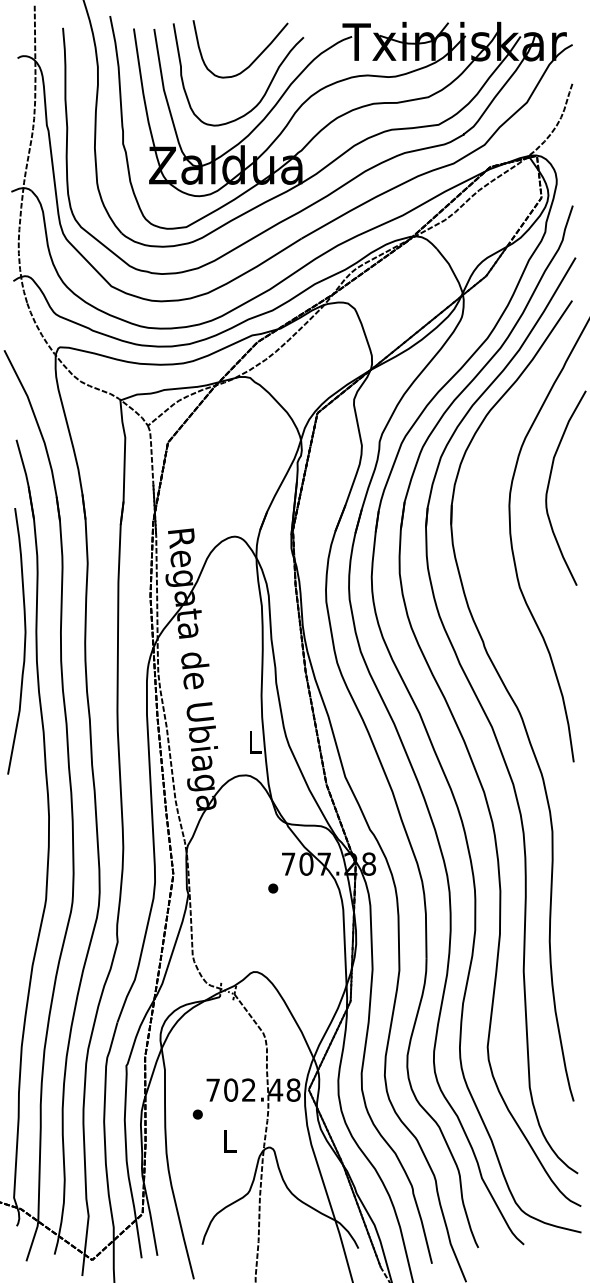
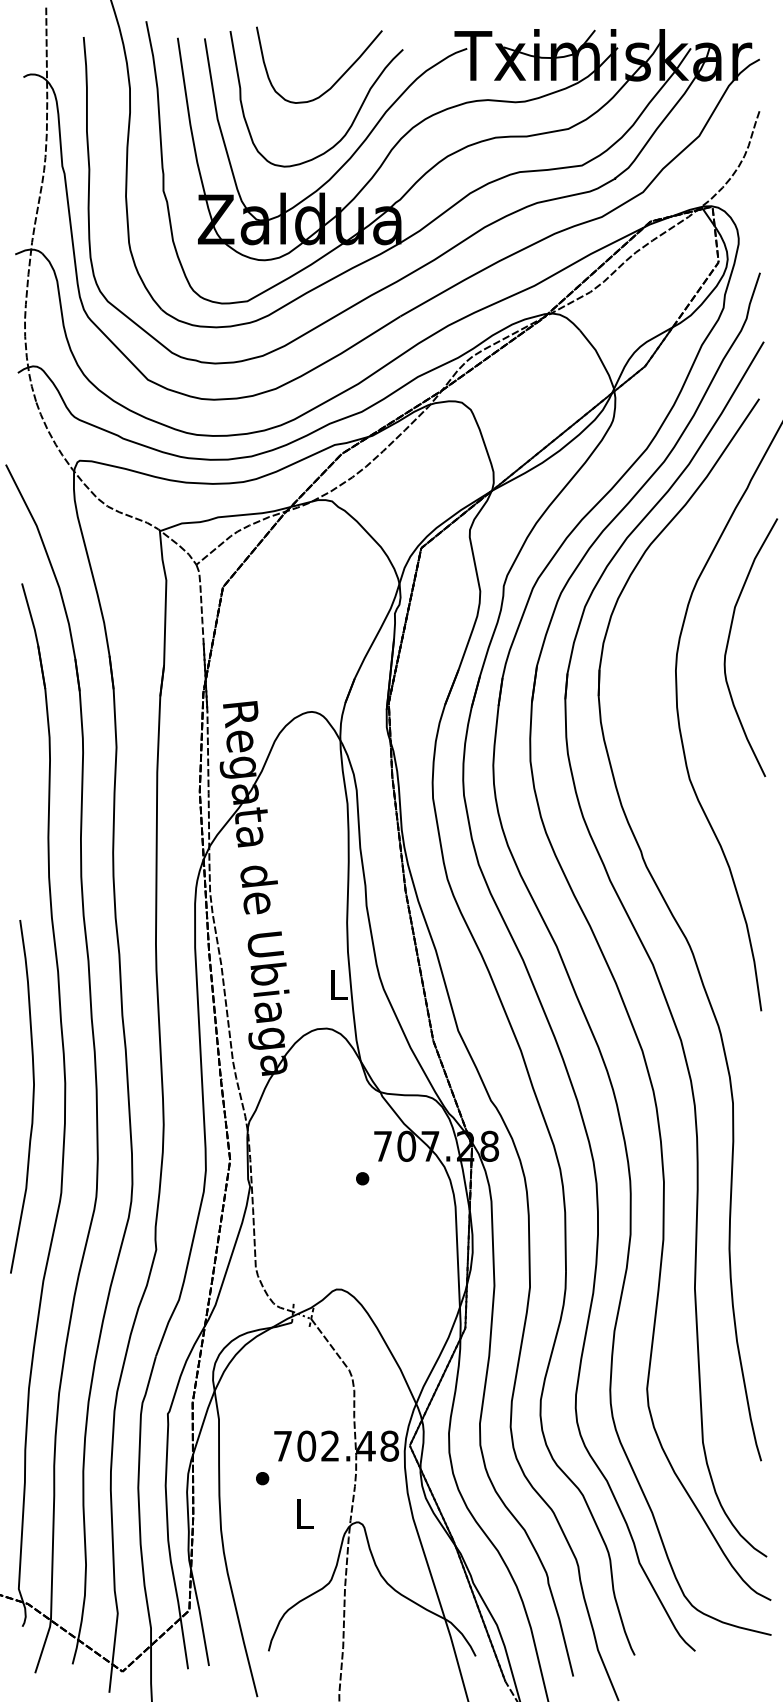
curve: (24, 641) -> (32, 1096), moved

